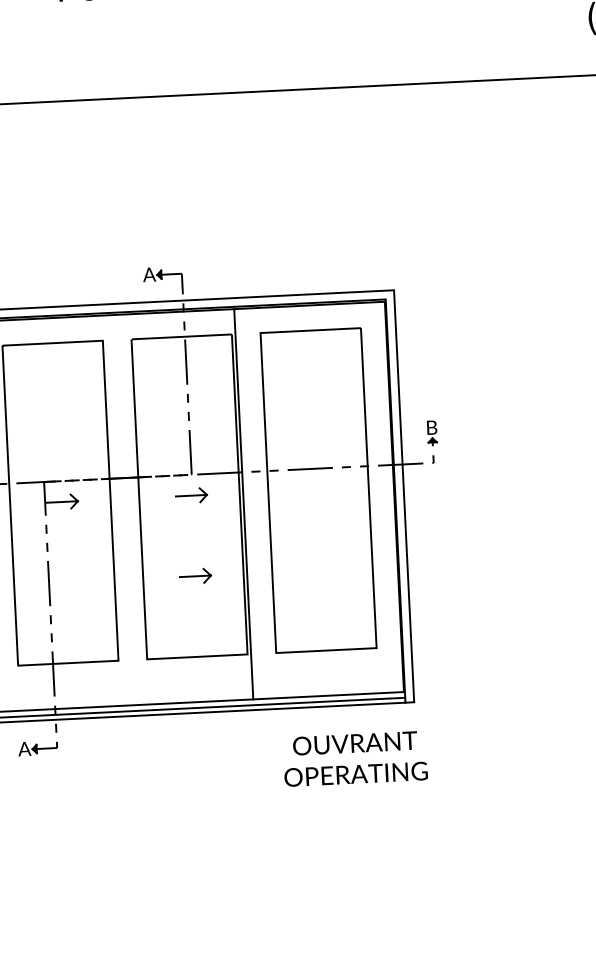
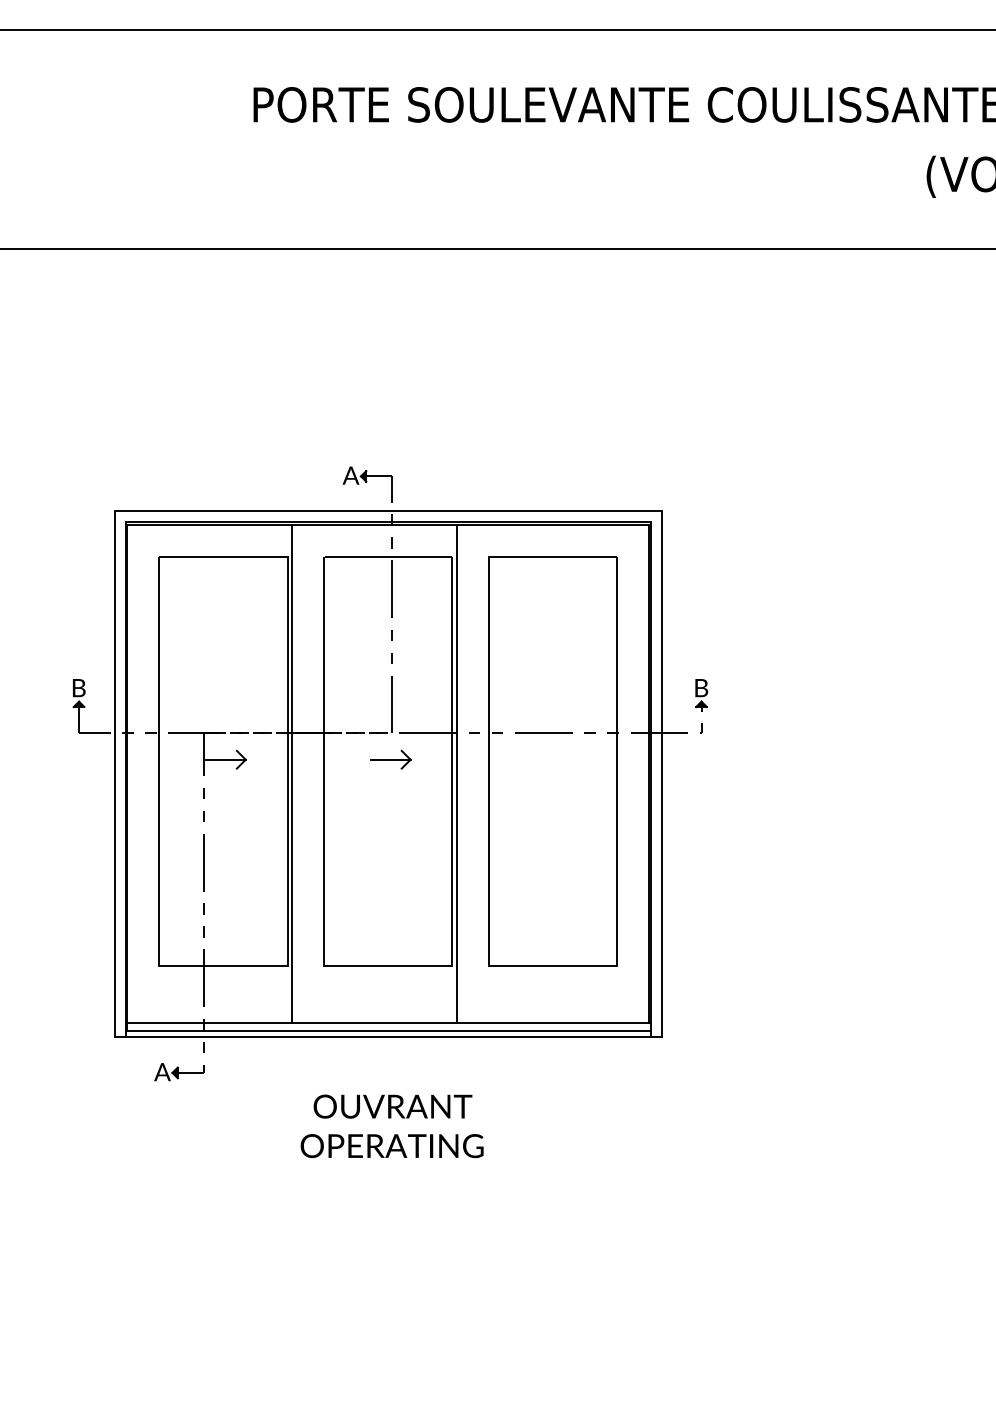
line: (115, 510) -> (292, 773), added
part: (195, 576) -> (390, 862), removed
text: (354, 759) -> (391, 1126), moved

